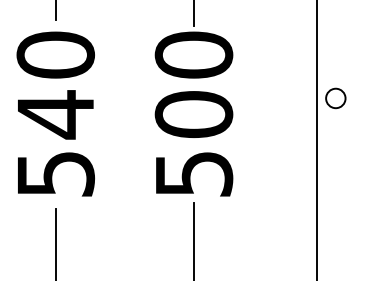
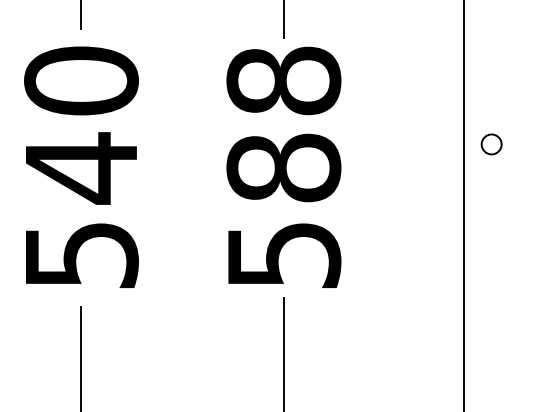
text: (194, 84) -> (284, 123), 500 -> 588
circle: (335, 98) -> (491, 144), size x0.7

